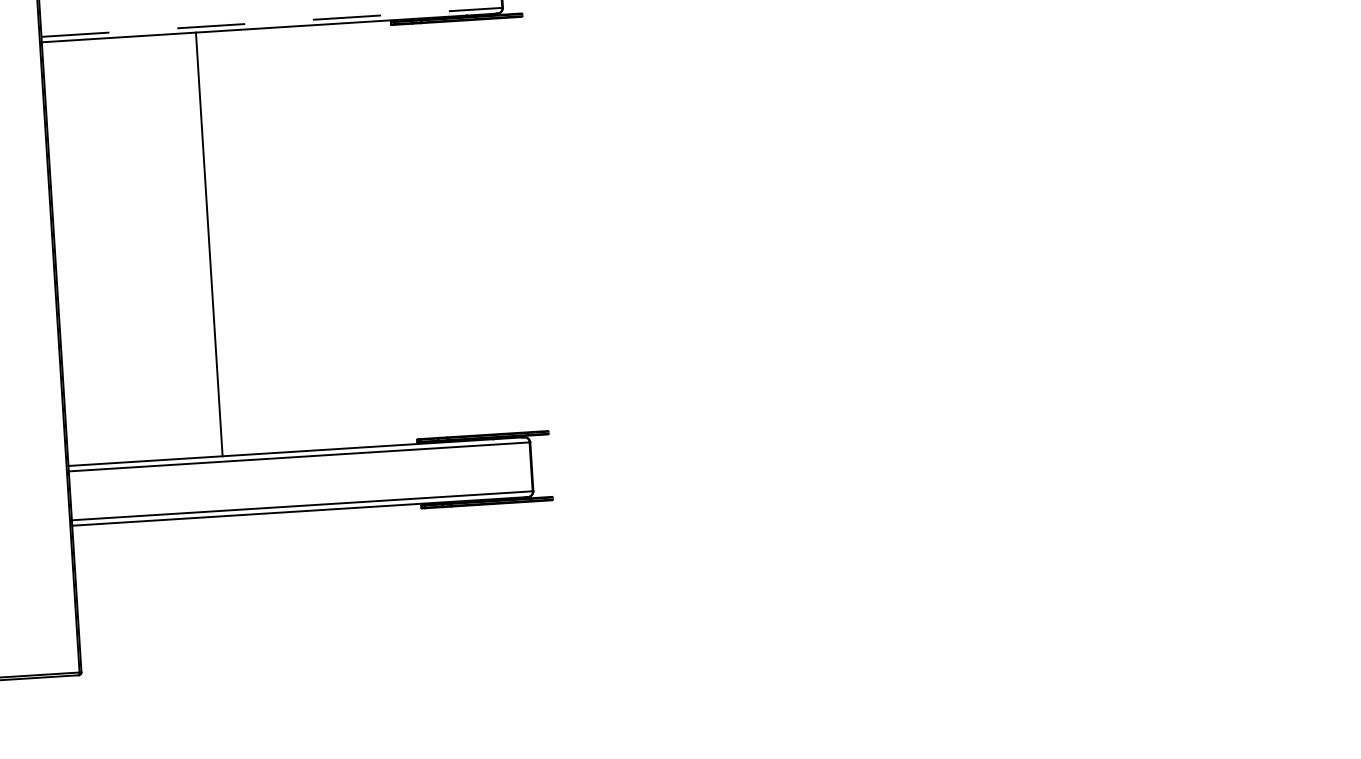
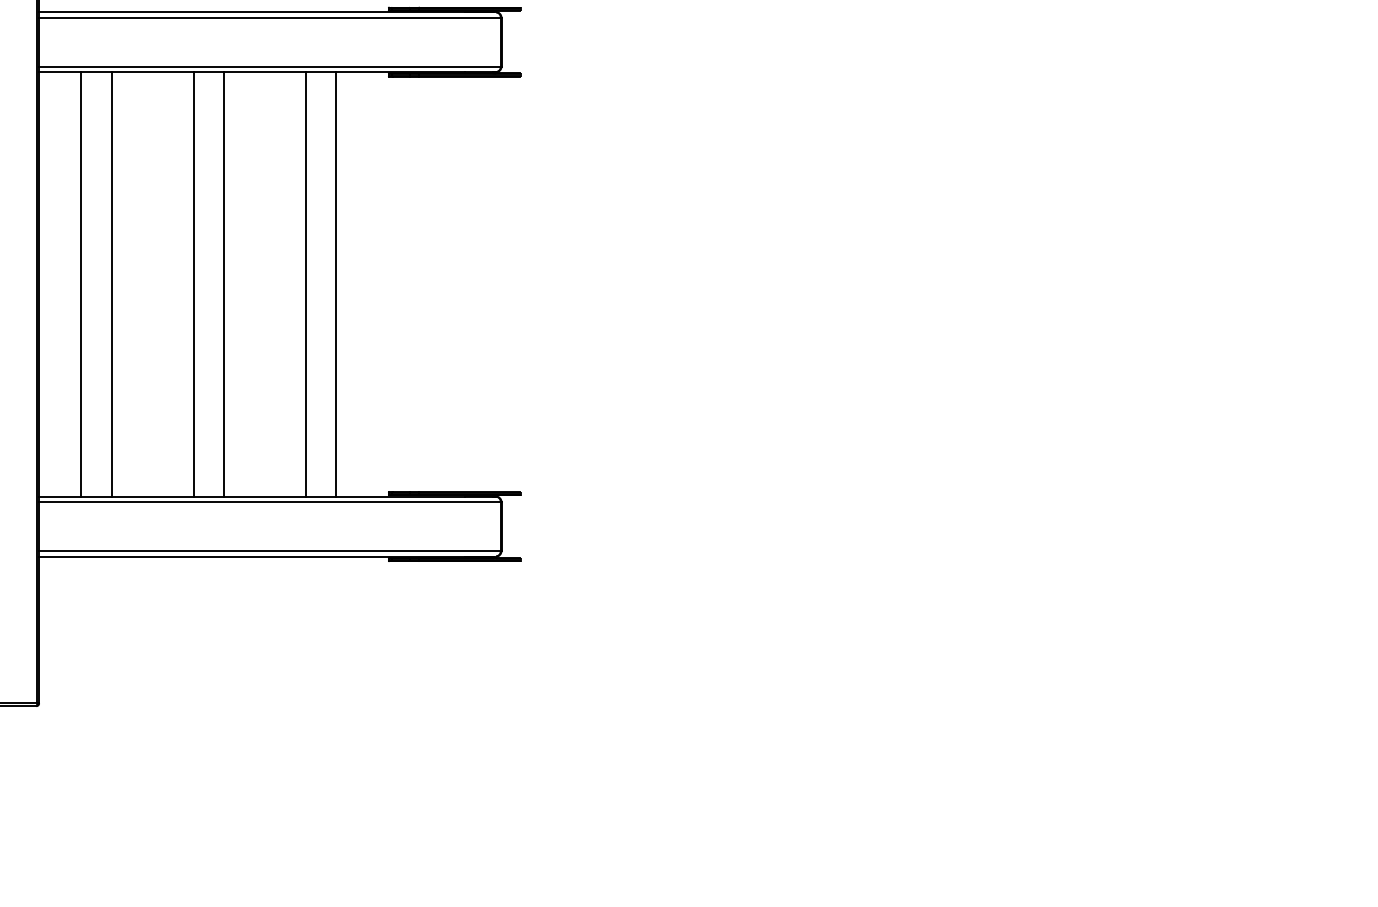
line: (271, 22) -> (269, 66), dashed -> solid
line: (351, 235) -> (336, 284), added
line: (321, 237) -> (305, 284), added
line: (240, 242) -> (224, 284), added
line: (127, 249) -> (111, 284), added
line: (97, 251) -> (81, 284), added

